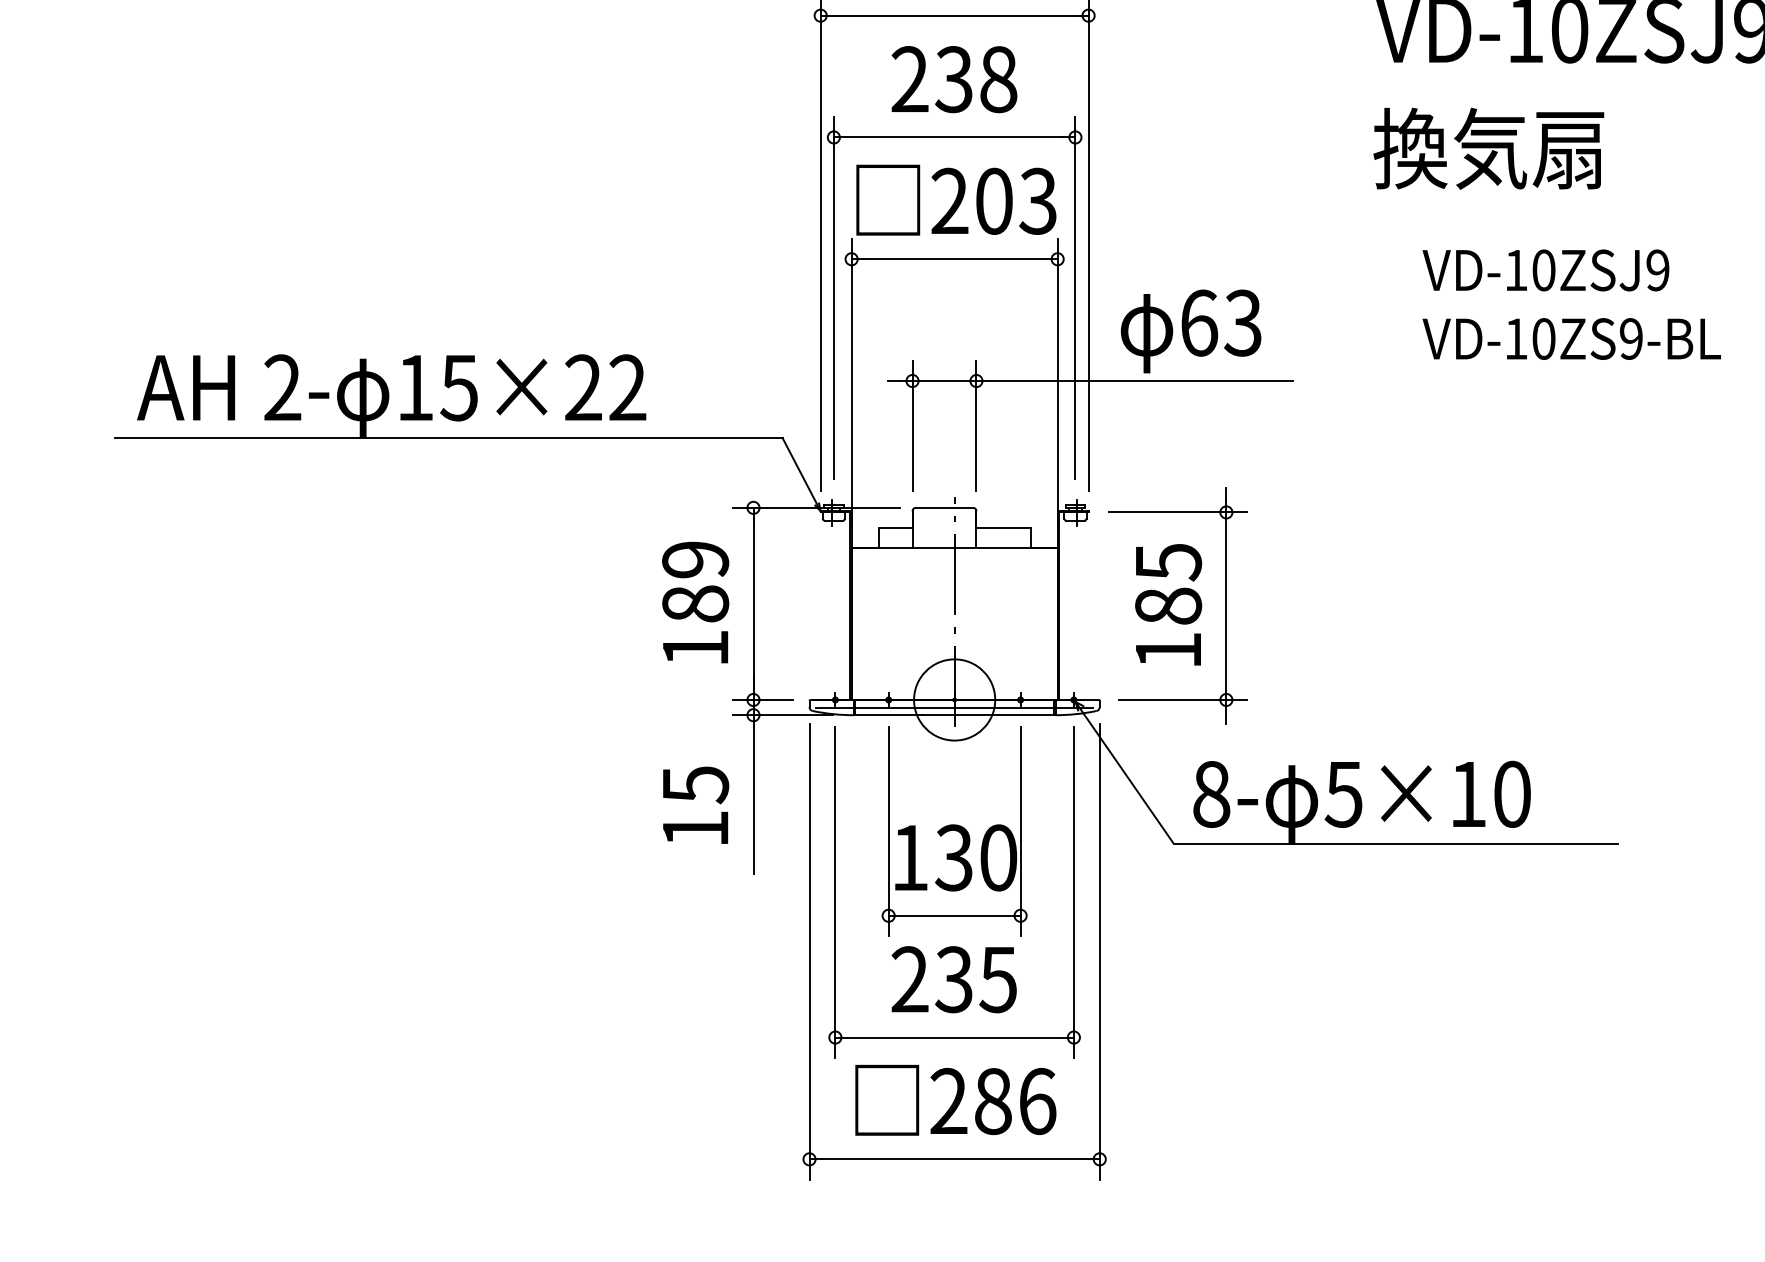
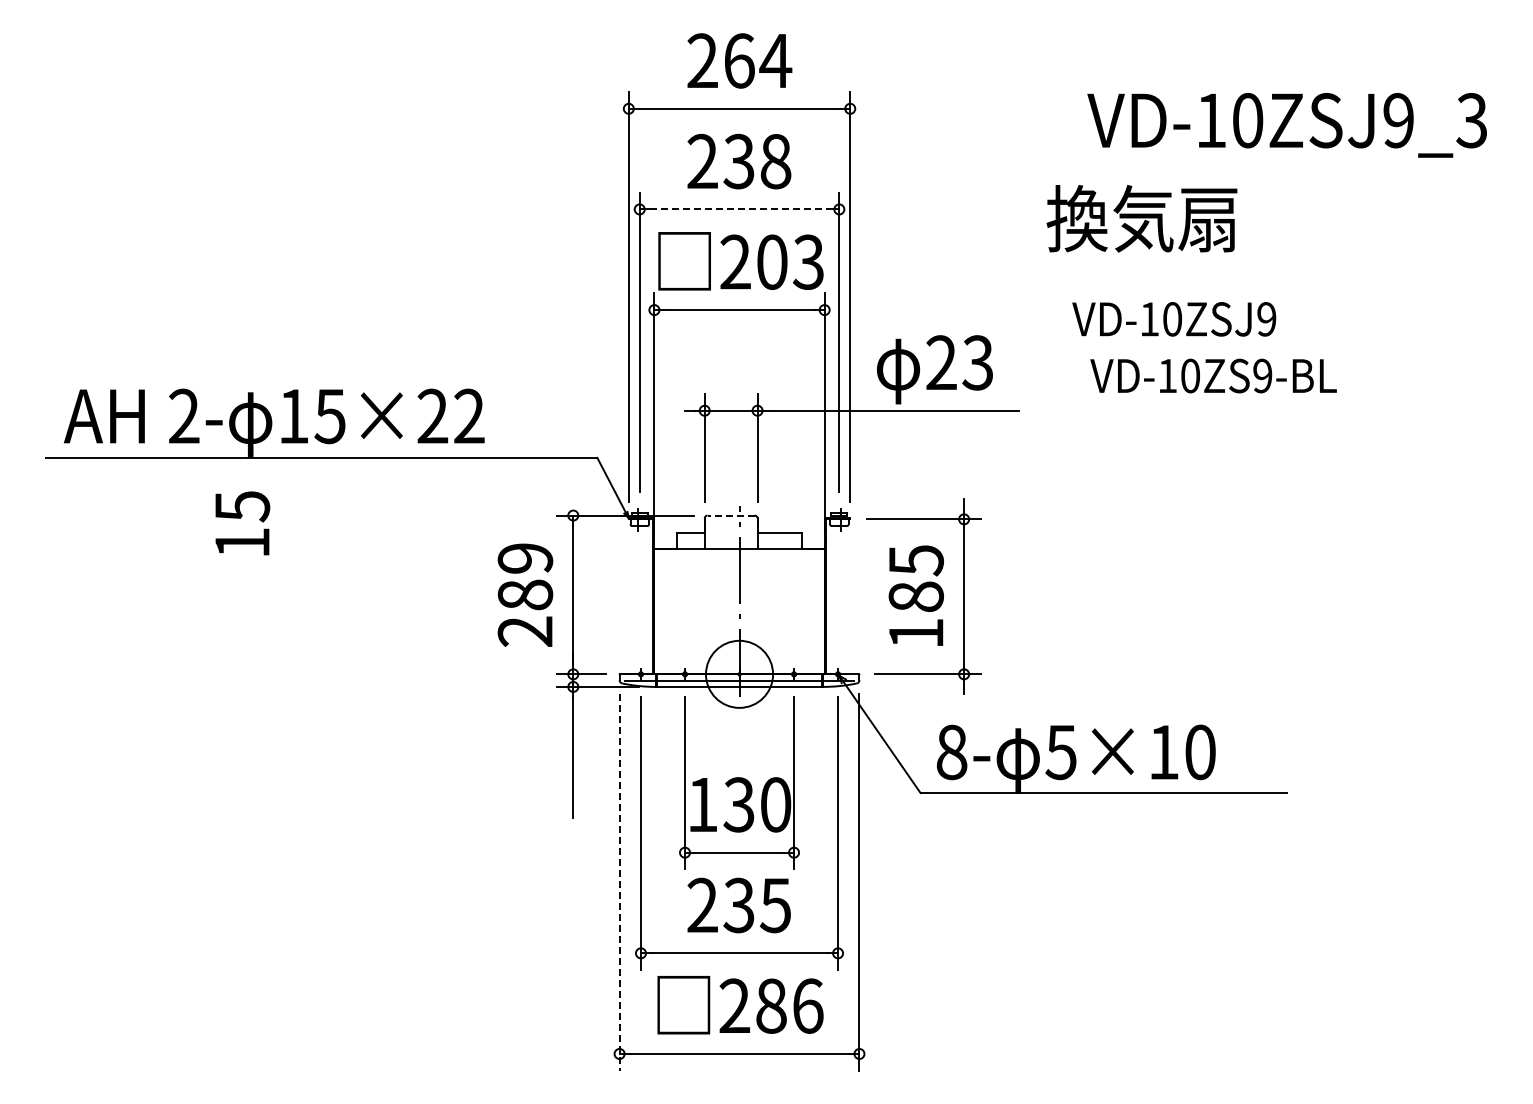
line: (954, 137) -> (739, 209), solid -> dashed
text: (1488, 148) -> (1141, 218), moved
text: (1546, 270) -> (1174, 319), moved
text: (1199, 322) -> (941, 362), 63 -> 23
text: (1571, 338) -> (1213, 375), moved
line: (944, 507) -> (731, 515), solid -> dashed
text: (694, 648) -> (524, 631), 189 -> 289
text: (695, 805) -> (242, 523), moved
line: (809, 953) -> (619, 883), solid -> dashed

